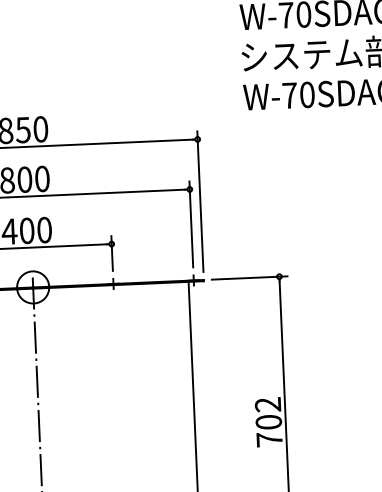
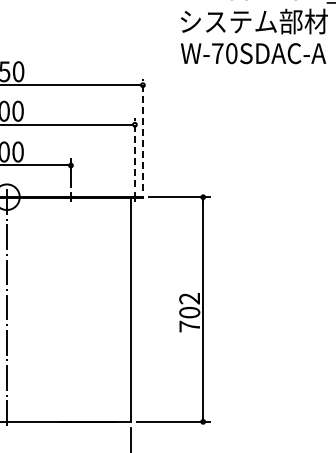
line: (199, 201) -> (142, 134), solid -> dashed
line: (190, 224) -> (134, 152), solid -> dashed

